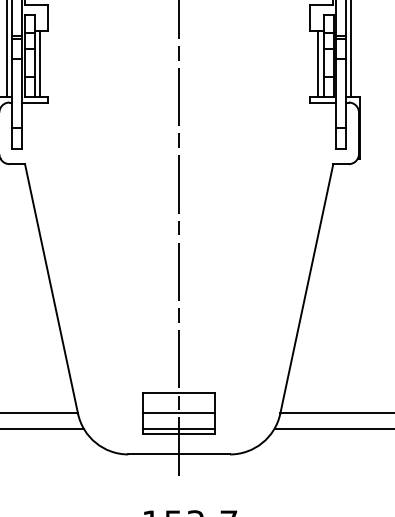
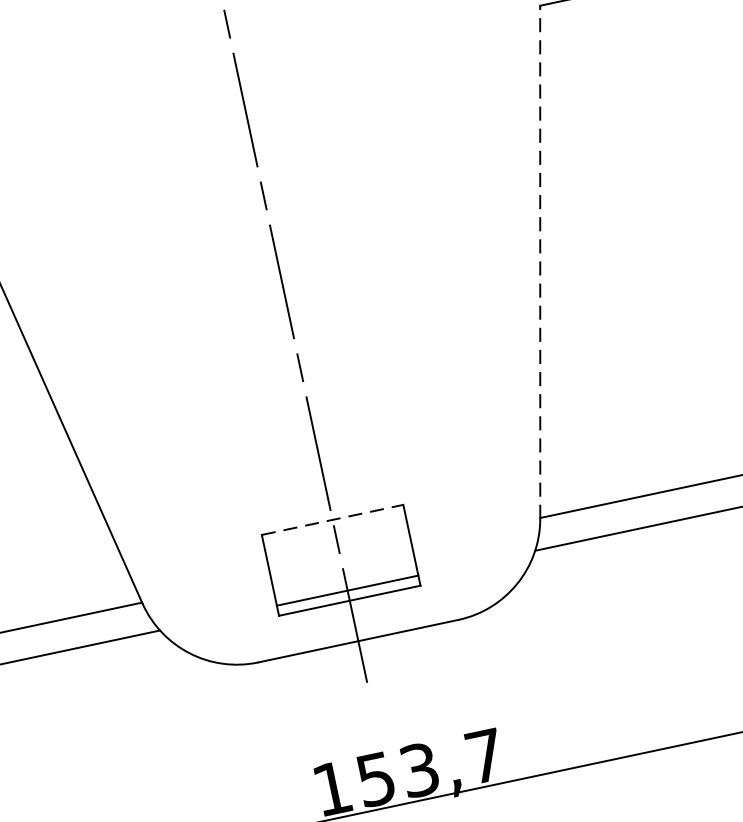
line: (306, 288) -> (539, 261), solid -> dashed
line: (179, 392) -> (333, 519), solid -> dashed
line: (179, 413) -> (341, 560), removed

